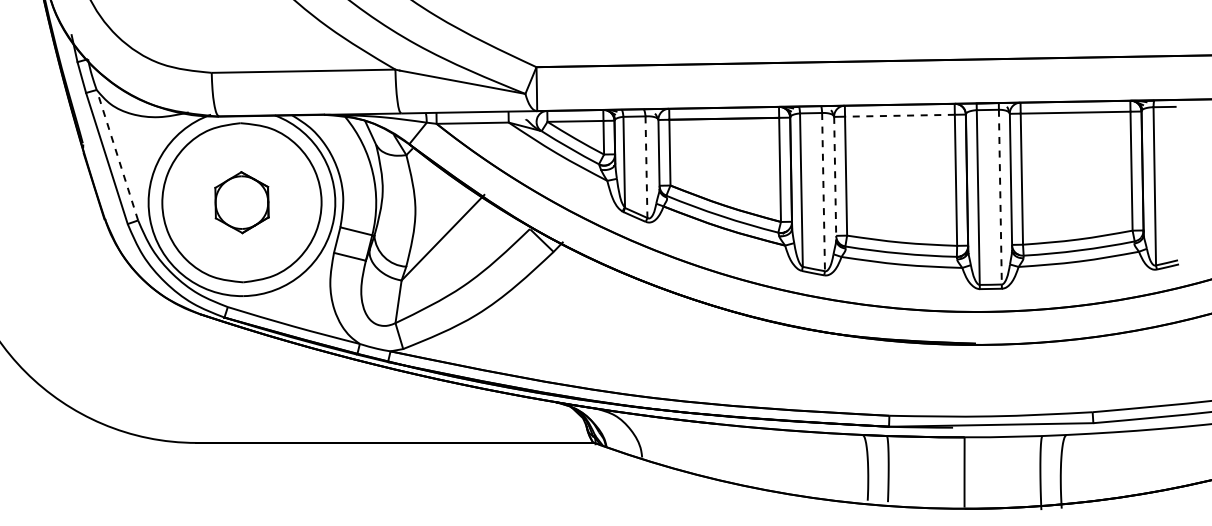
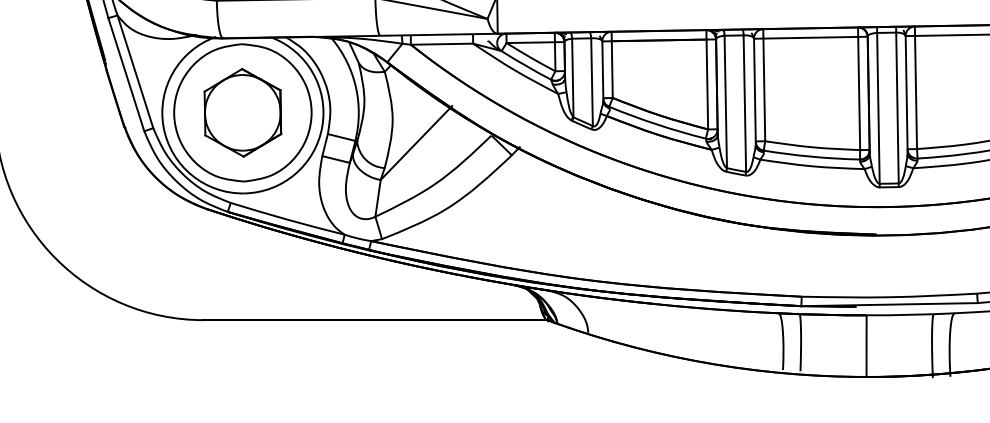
line: (899, 115) -> (810, 37), dashed -> solid
line: (117, 154) -> (135, 71), dashed -> solid
line: (646, 167) -> (592, 82), dashed -> solid
line: (835, 178) -> (755, 91), dashed -> solid
line: (823, 192) -> (744, 104), dashed -> solid
line: (1000, 197) -> (897, 108), dashed -> solid
part: (241, 202) -> (242, 112), size x1.67

